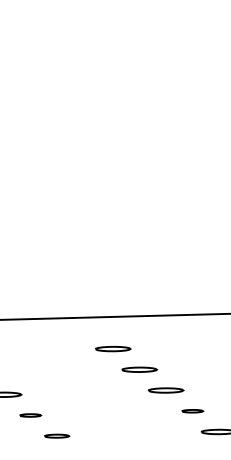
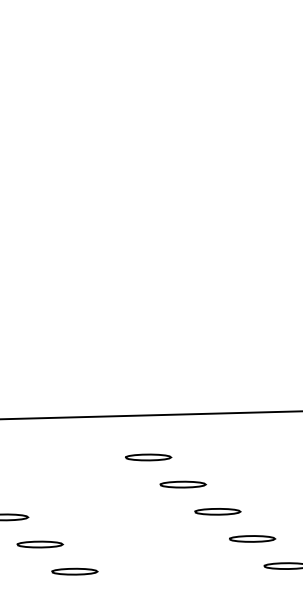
part: (192, 410) -> (252, 538), size x1.67
part: (30, 415) -> (40, 544), size x1.67
part: (56, 436) -> (74, 571), size x1.43

